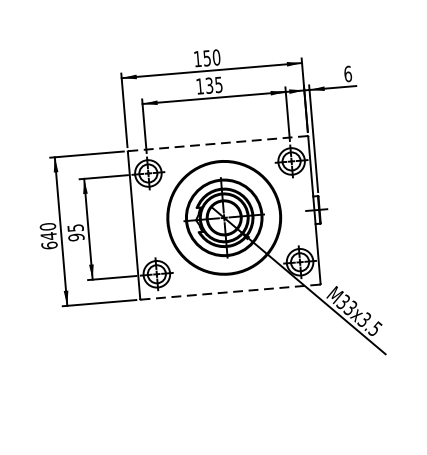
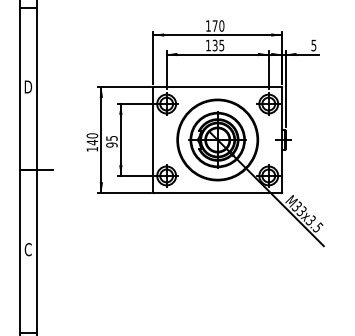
text: (206, 57) -> (214, 25), 150 -> 170
text: (347, 74) -> (313, 45), 6 -> 5
line: (217, 144) -> (217, 87), dashed -> solid
text: (49, 244) -> (92, 148), 640 -> 140
line: (230, 291) -> (217, 192), dashed -> solid

